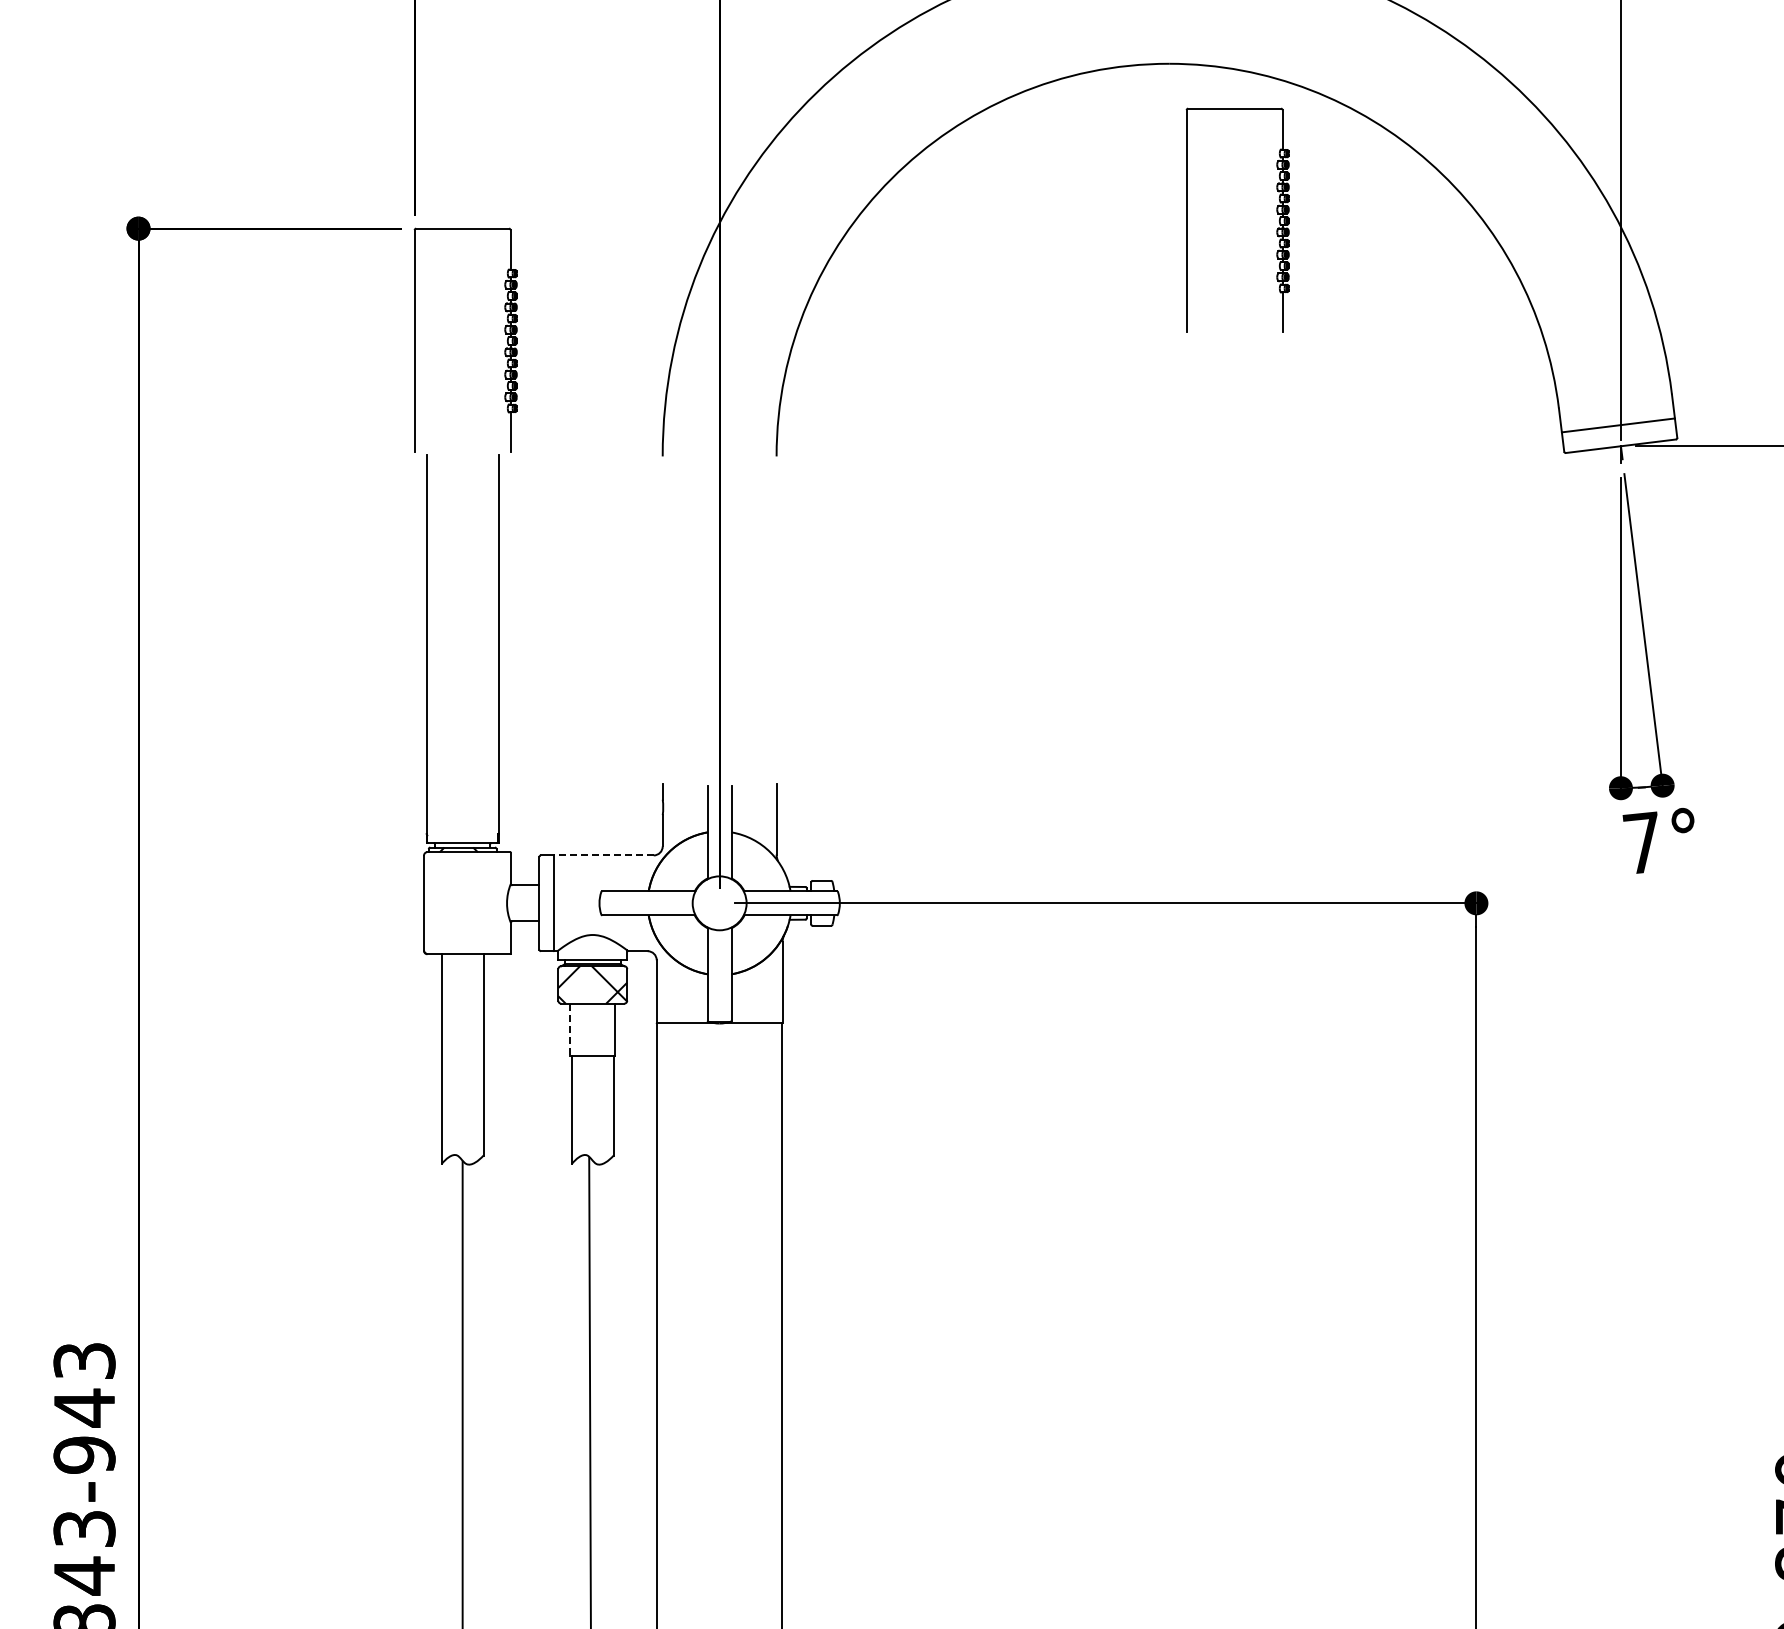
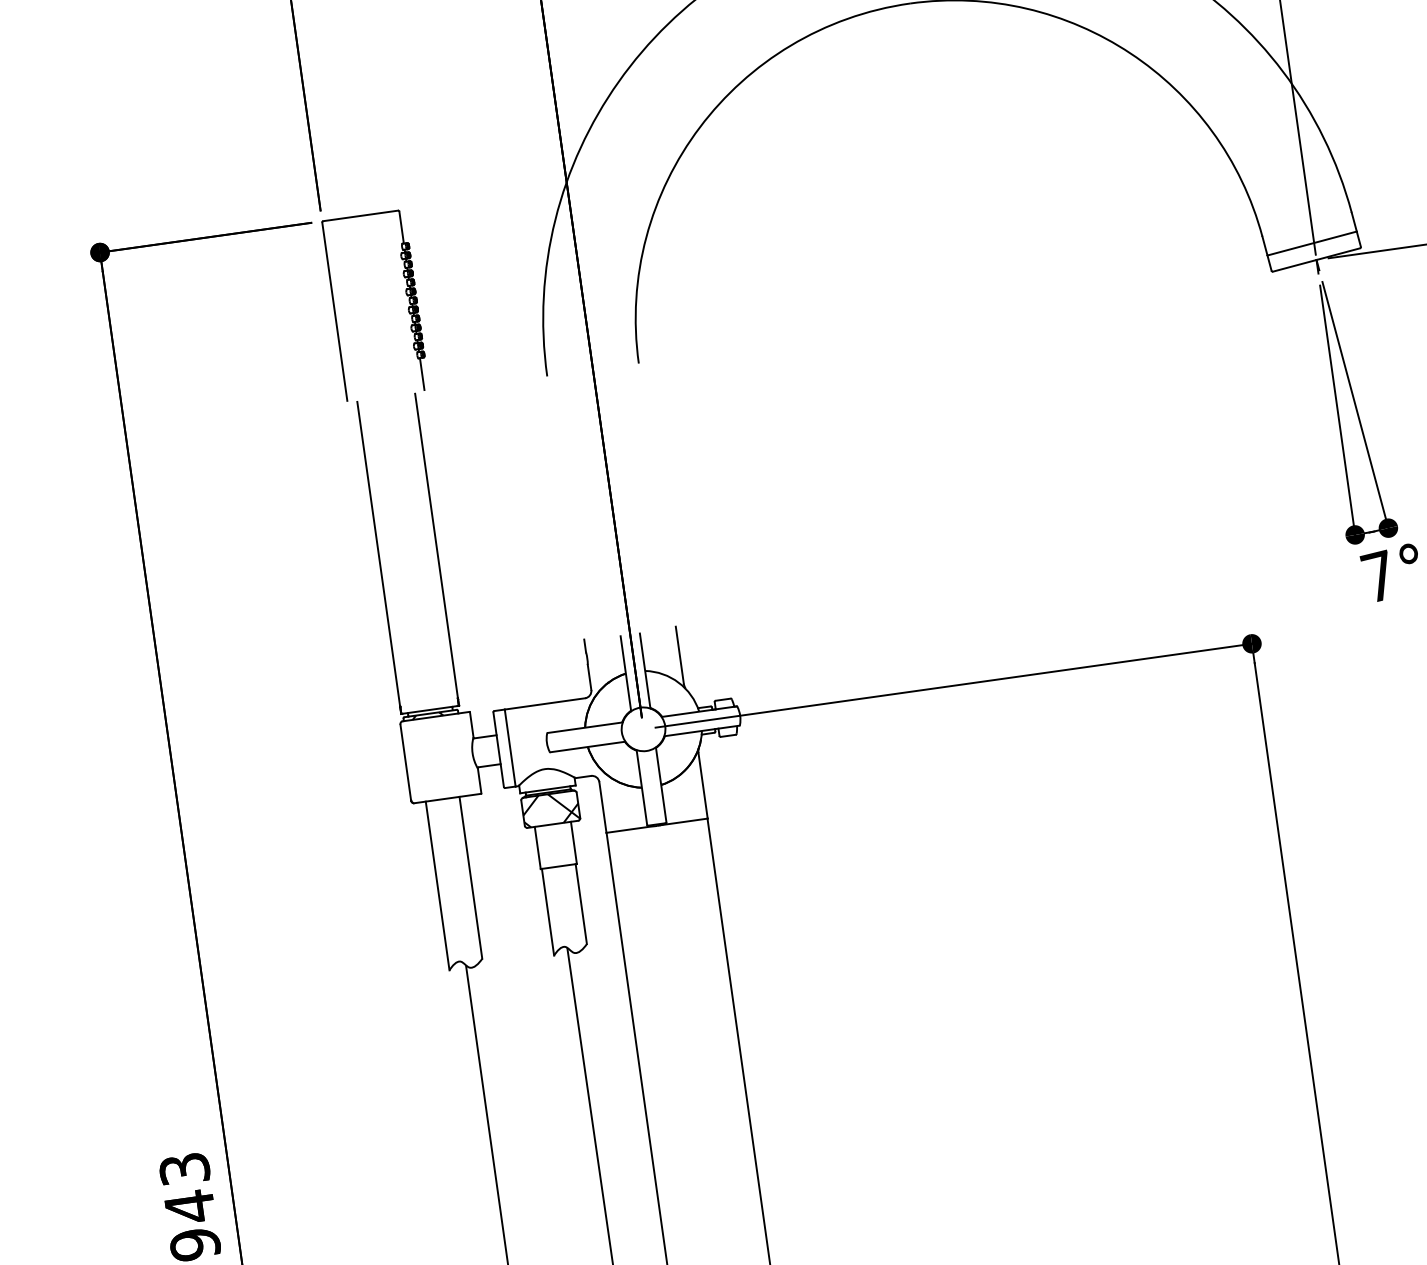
part: (1276, 212) -> (1013, 110), removed
line: (603, 855) -> (544, 703), dashed -> solid
line: (570, 1030) -> (537, 848), dashed -> solid

